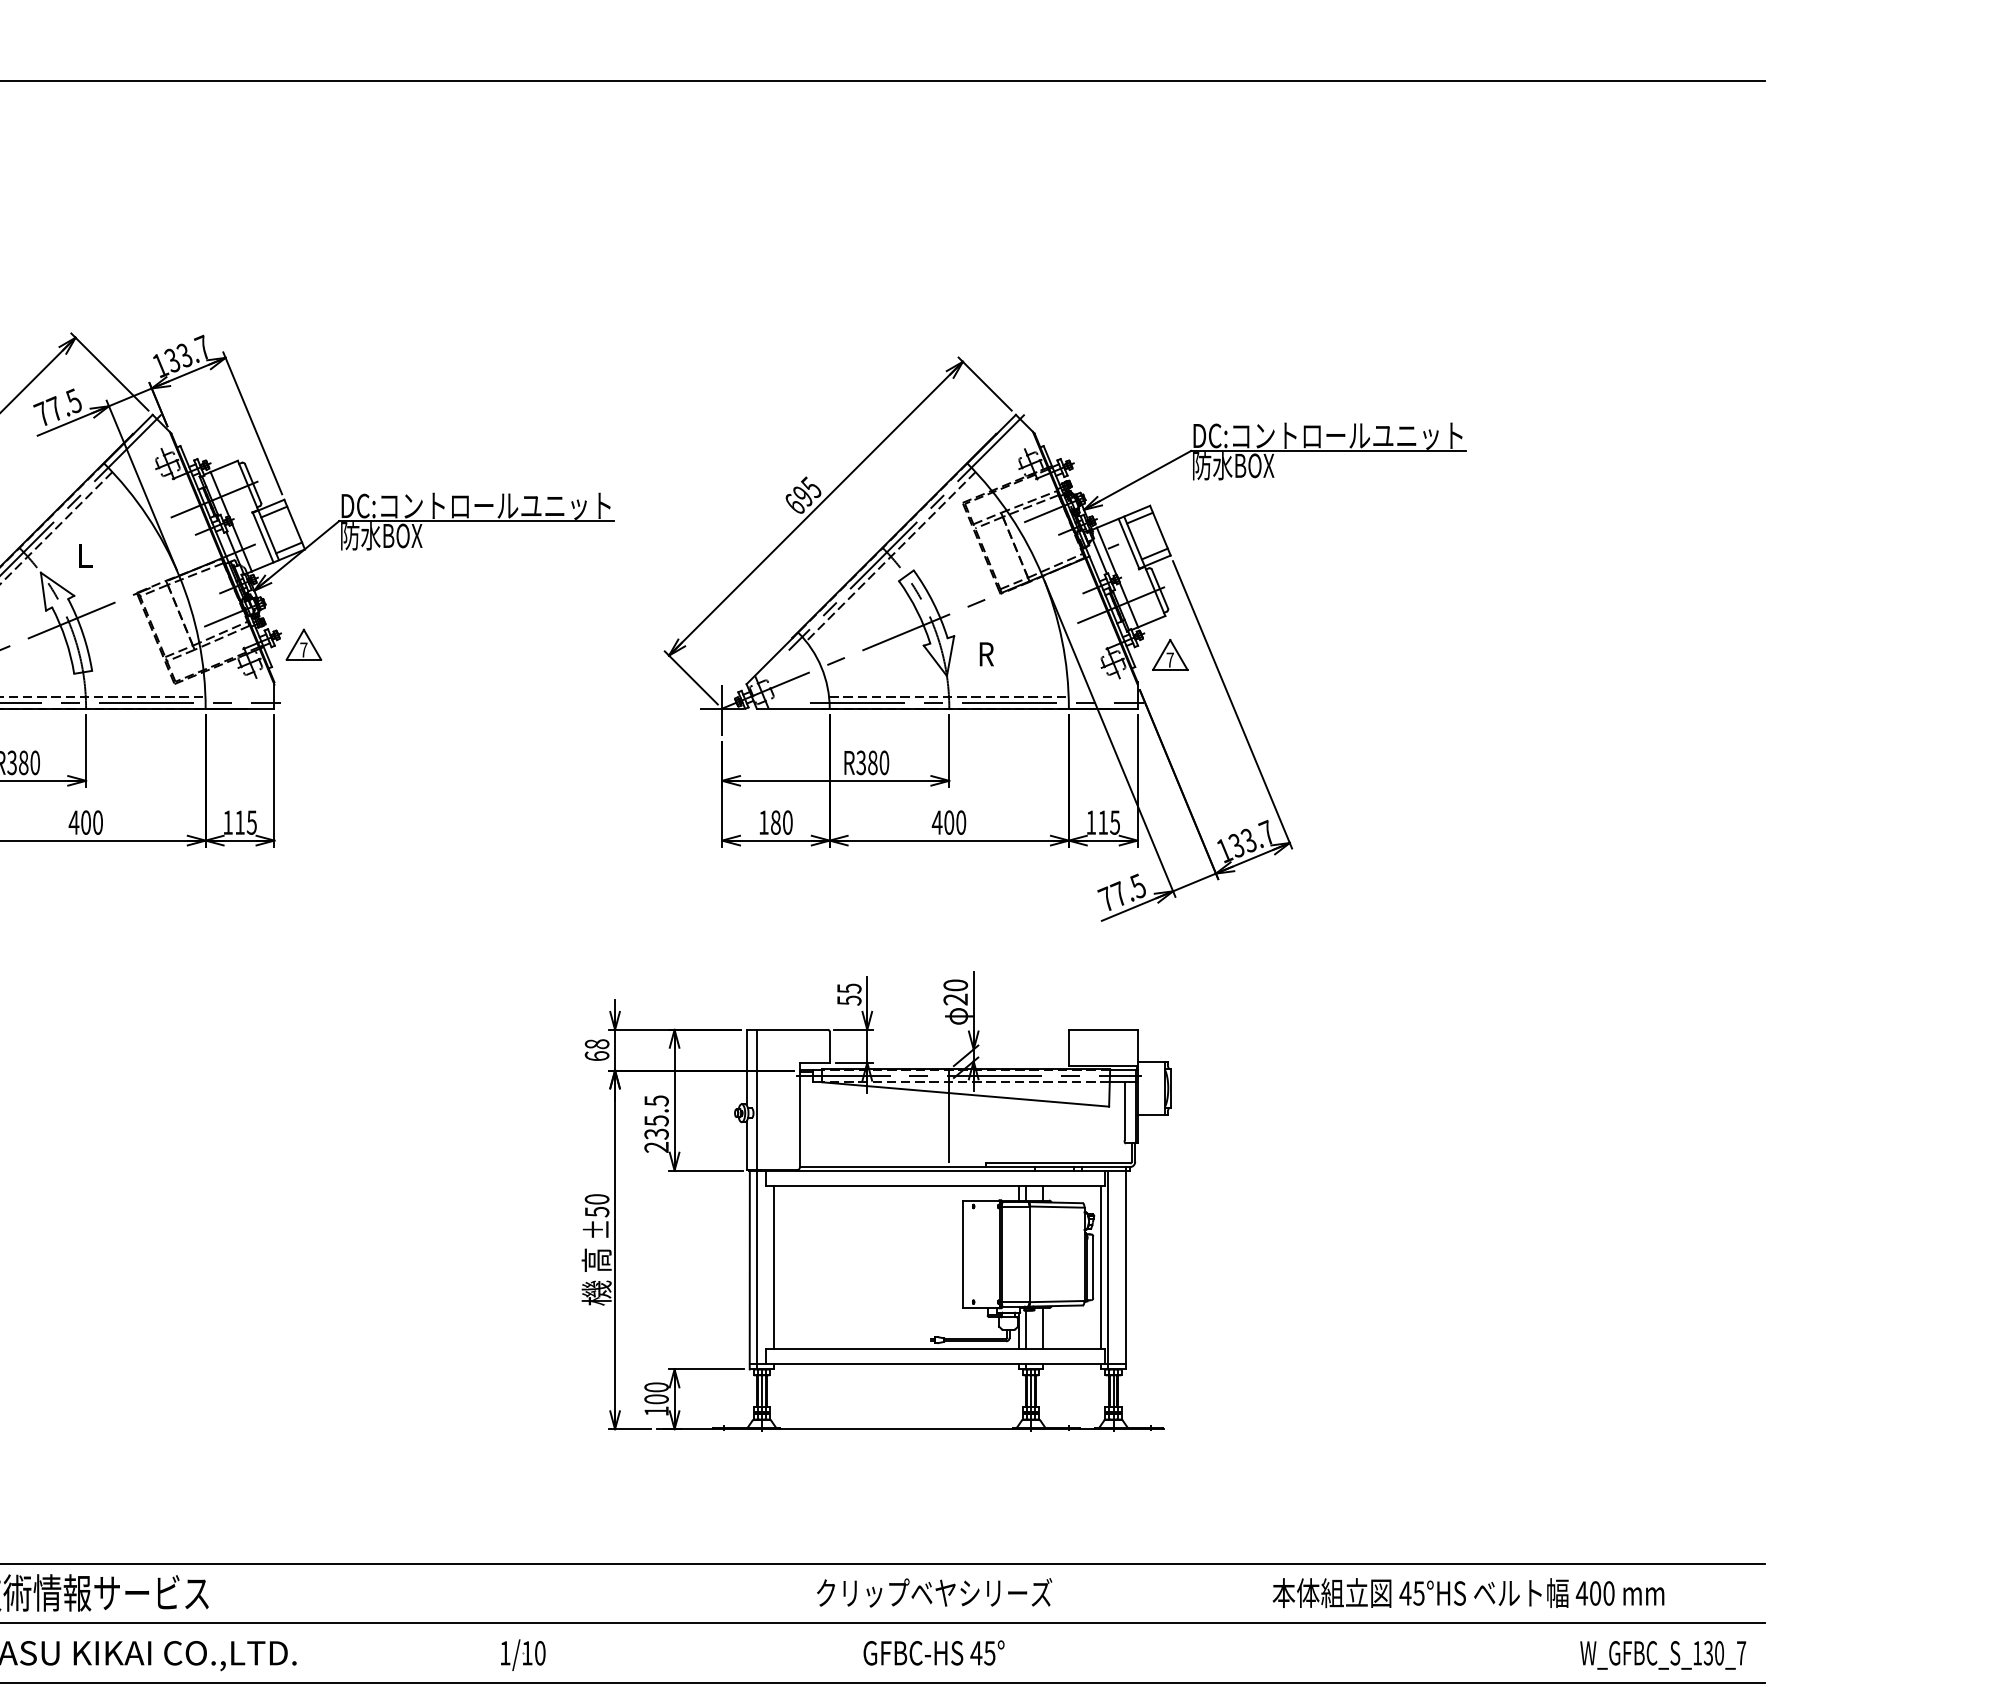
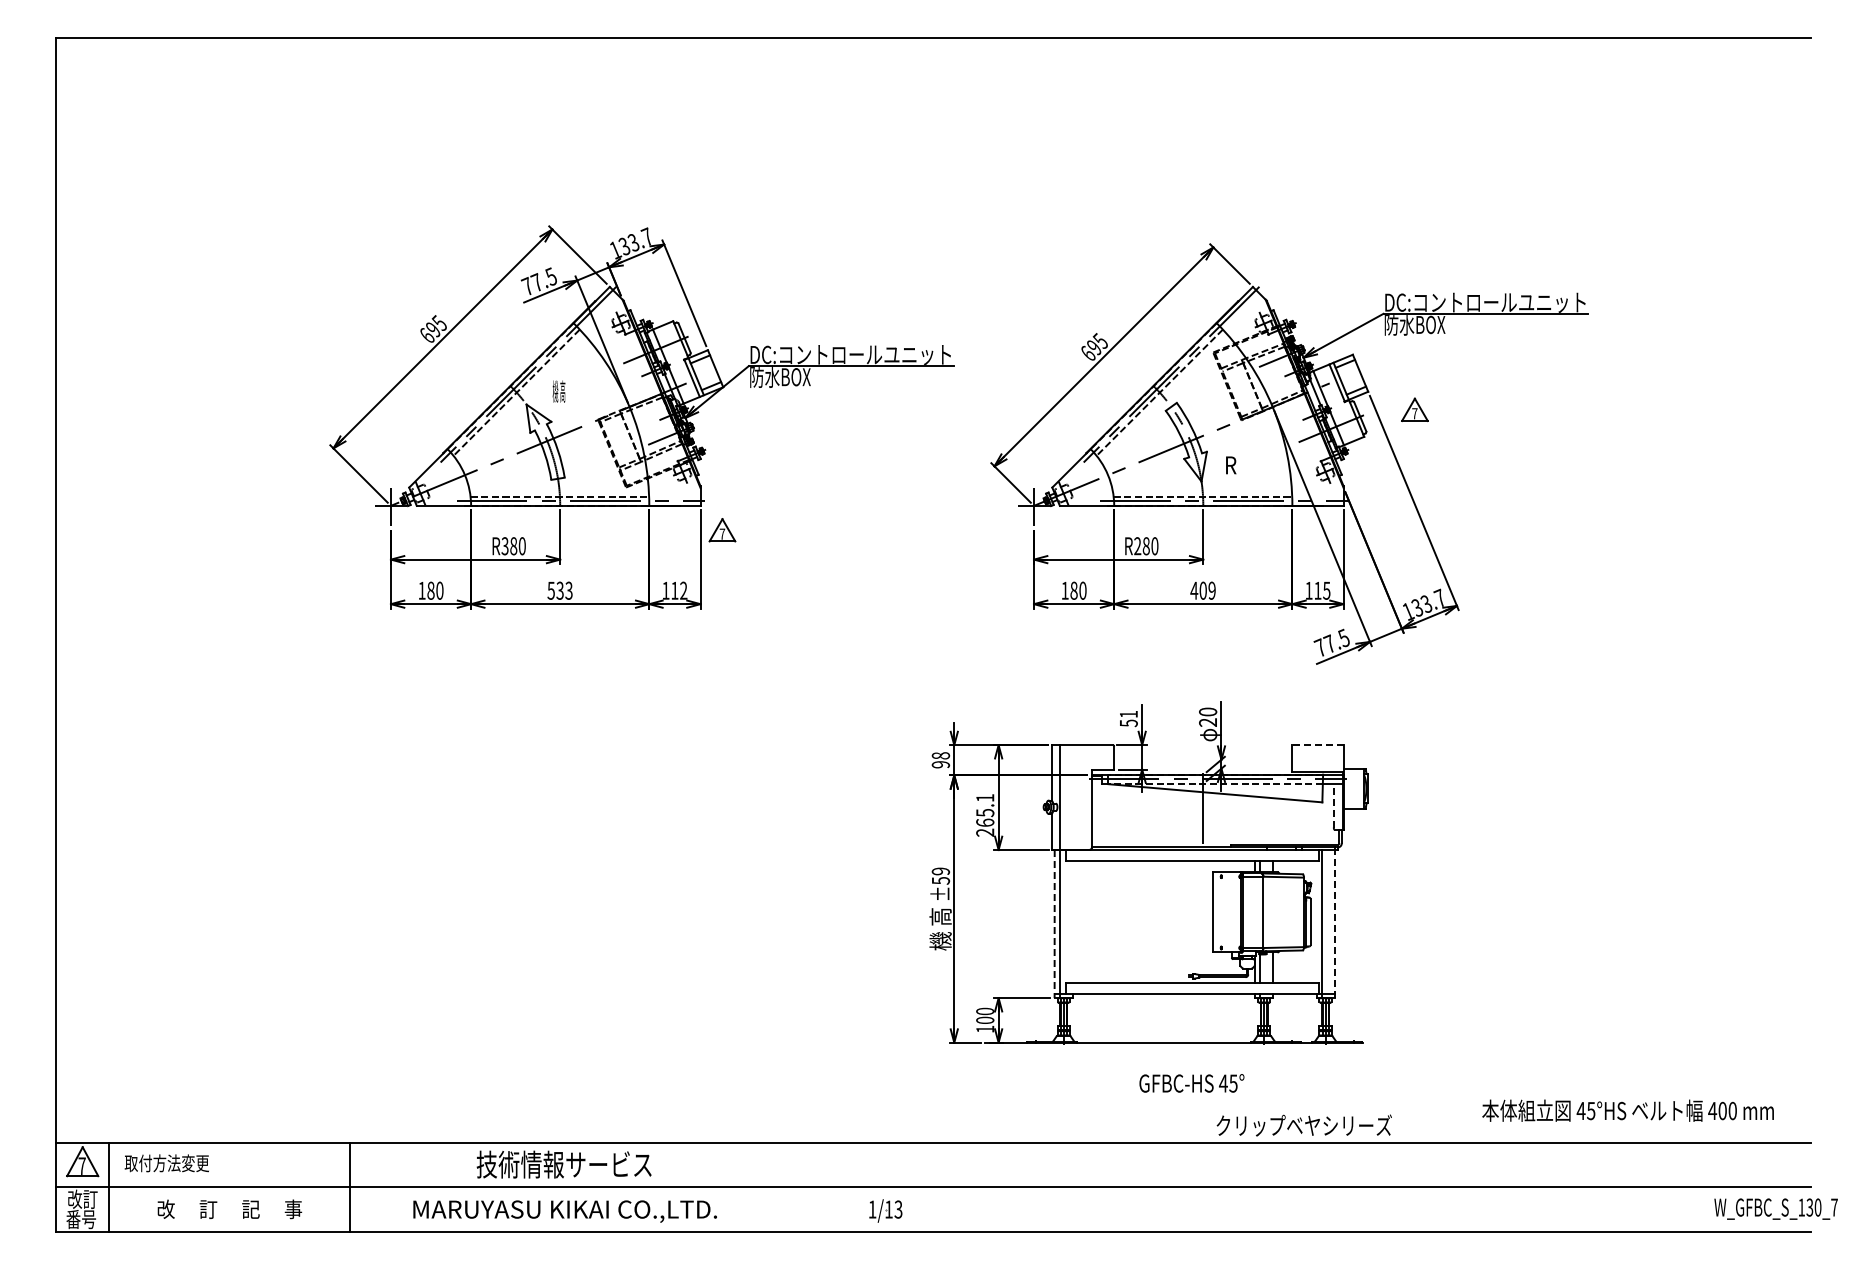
text: (83, 555) -> (558, 391), L -> 機 高
part: (303, 645) -> (722, 530), moved
part: (1169, 654) -> (1414, 409), moved
text: (860, 763) -> (1137, 546), R380 -> R280
text: (85, 822) -> (559, 590), 400 -> 533
text: (251, 822) -> (683, 590), 115 -> 112
text: (960, 822) -> (1211, 590), 400 -> 409
text: (848, 988) -> (1128, 714), 55 -> 51
line: (1102, 1030) -> (1317, 745), solid -> dashed
text: (596, 1055) -> (940, 764), 68 -> 98
line: (1124, 1110) -> (1333, 805), solid -> dashed
text: (656, 1117) -> (985, 810), 235.5 -> 265.1
text: (597, 1199) -> (941, 871), ±50 -> ±59
line: (773, 1266) -> (1072, 921), removed
line: (1101, 1266) -> (1316, 921), removed
line: (1125, 1269) -> (1334, 923), solid -> dashed
line: (749, 1270) -> (1054, 924), solid -> dashed
text: (933, 1592) -> (1303, 1125), moved
text: (1467, 1592) -> (1627, 1110), moved
text: (540, 1653) -> (898, 1209), 1/10 -> 1/13
text: (933, 1653) -> (1191, 1083), moved
text: (1662, 1654) -> (1775, 1208), moved

